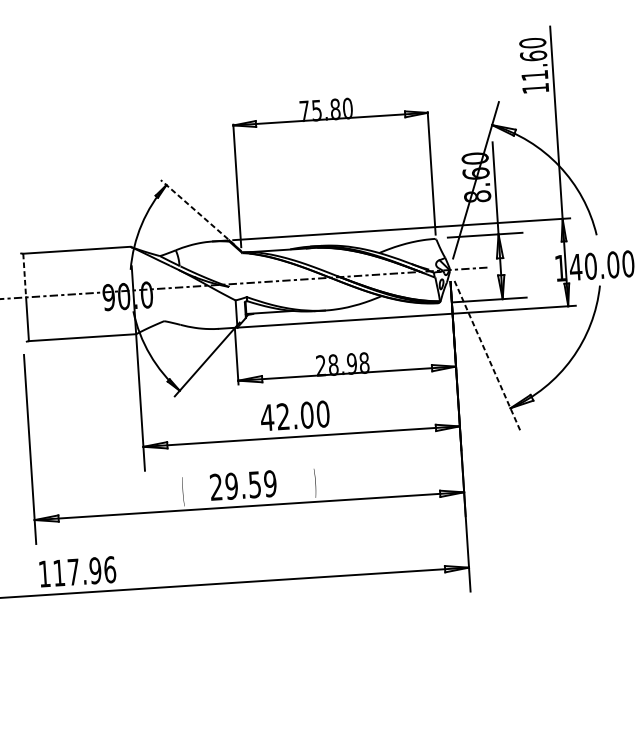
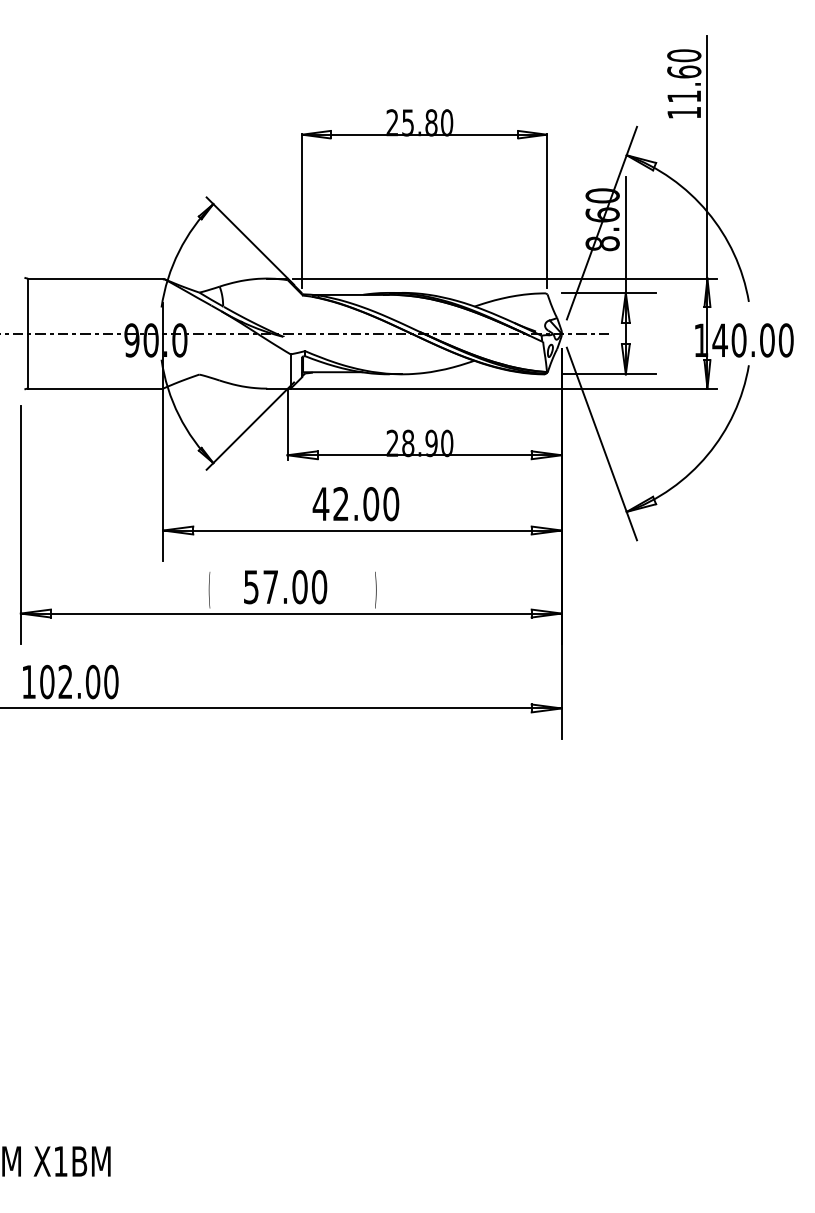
text: (304, 111) -> (392, 122), 75.80 -> 25.80
line: (197, 212) -> (250, 241), dashed -> solid
line: (24, 275) -> (28, 306), dashed -> solid
line: (487, 355) -> (602, 444), dashed -> solid
text: (364, 363) -> (447, 443), 28.98 -> 28.90
text: (243, 485) -> (285, 587), 29.59 -> 57.00
text: (84, 571) -> (79, 681), 117.96 -> 102.00

